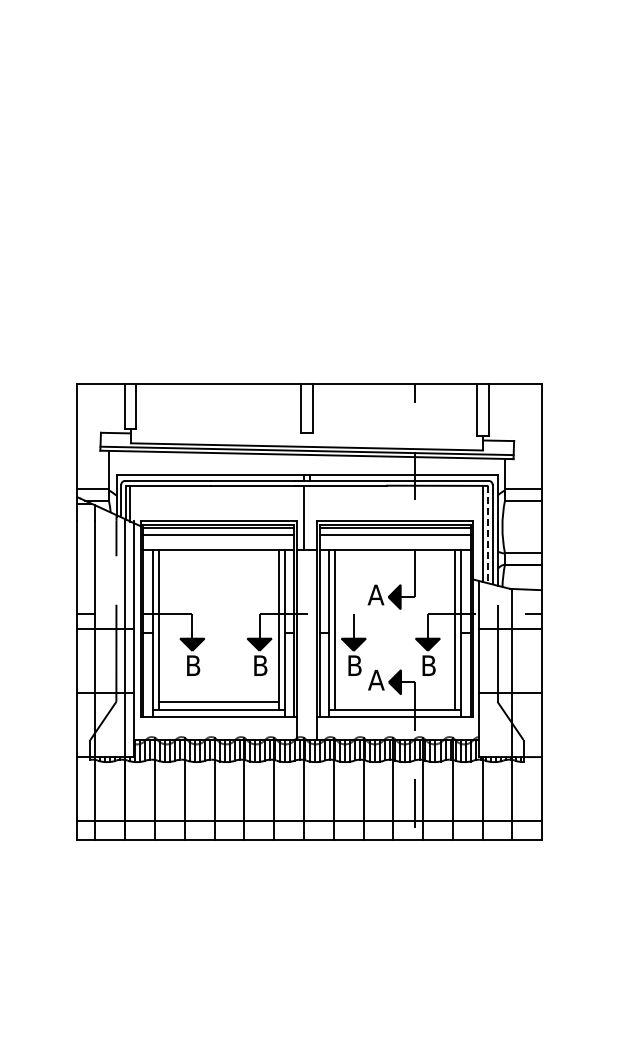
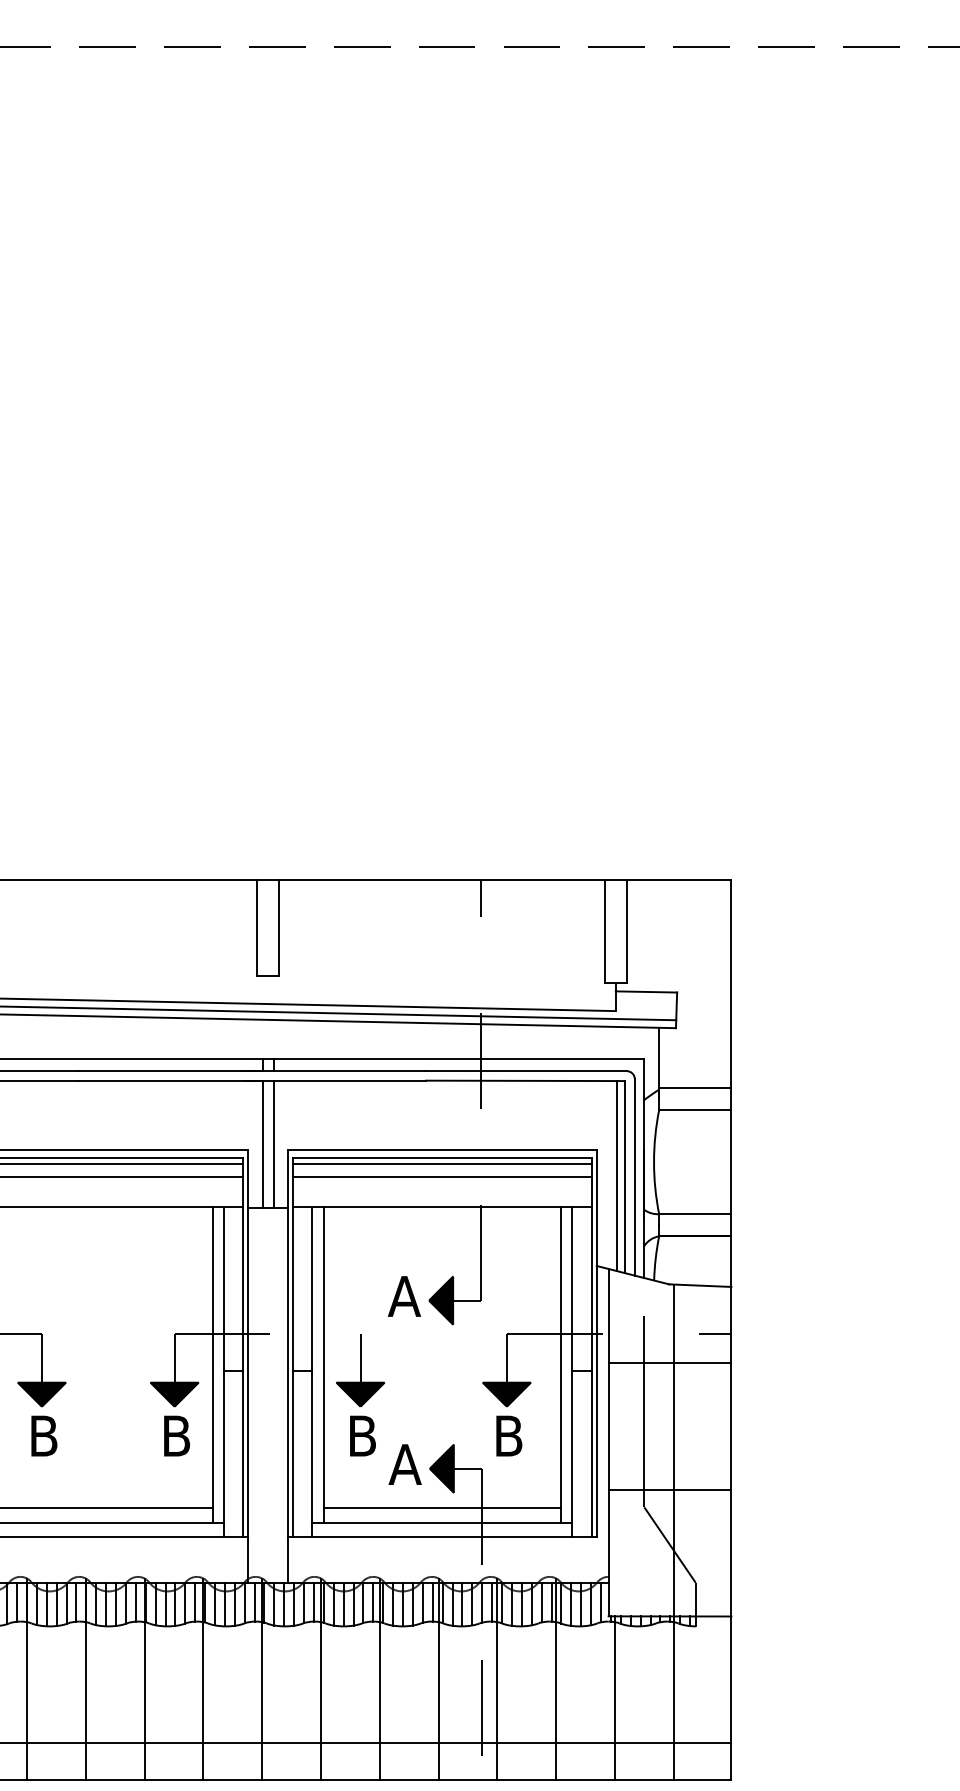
line: (309, 517) -> (273, 1143), added
line: (487, 534) -> (624, 1176), dashed -> solid
line: (395, 702) -> (442, 1508), added

